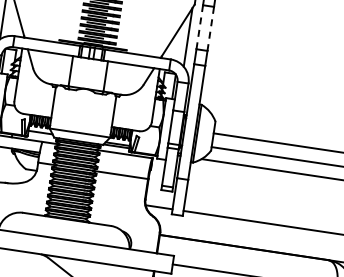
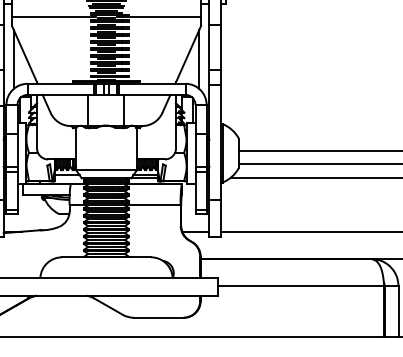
line: (199, 27) -> (209, 47), dashed -> solid
line: (210, 29) -> (220, 48), dashed -> solid

